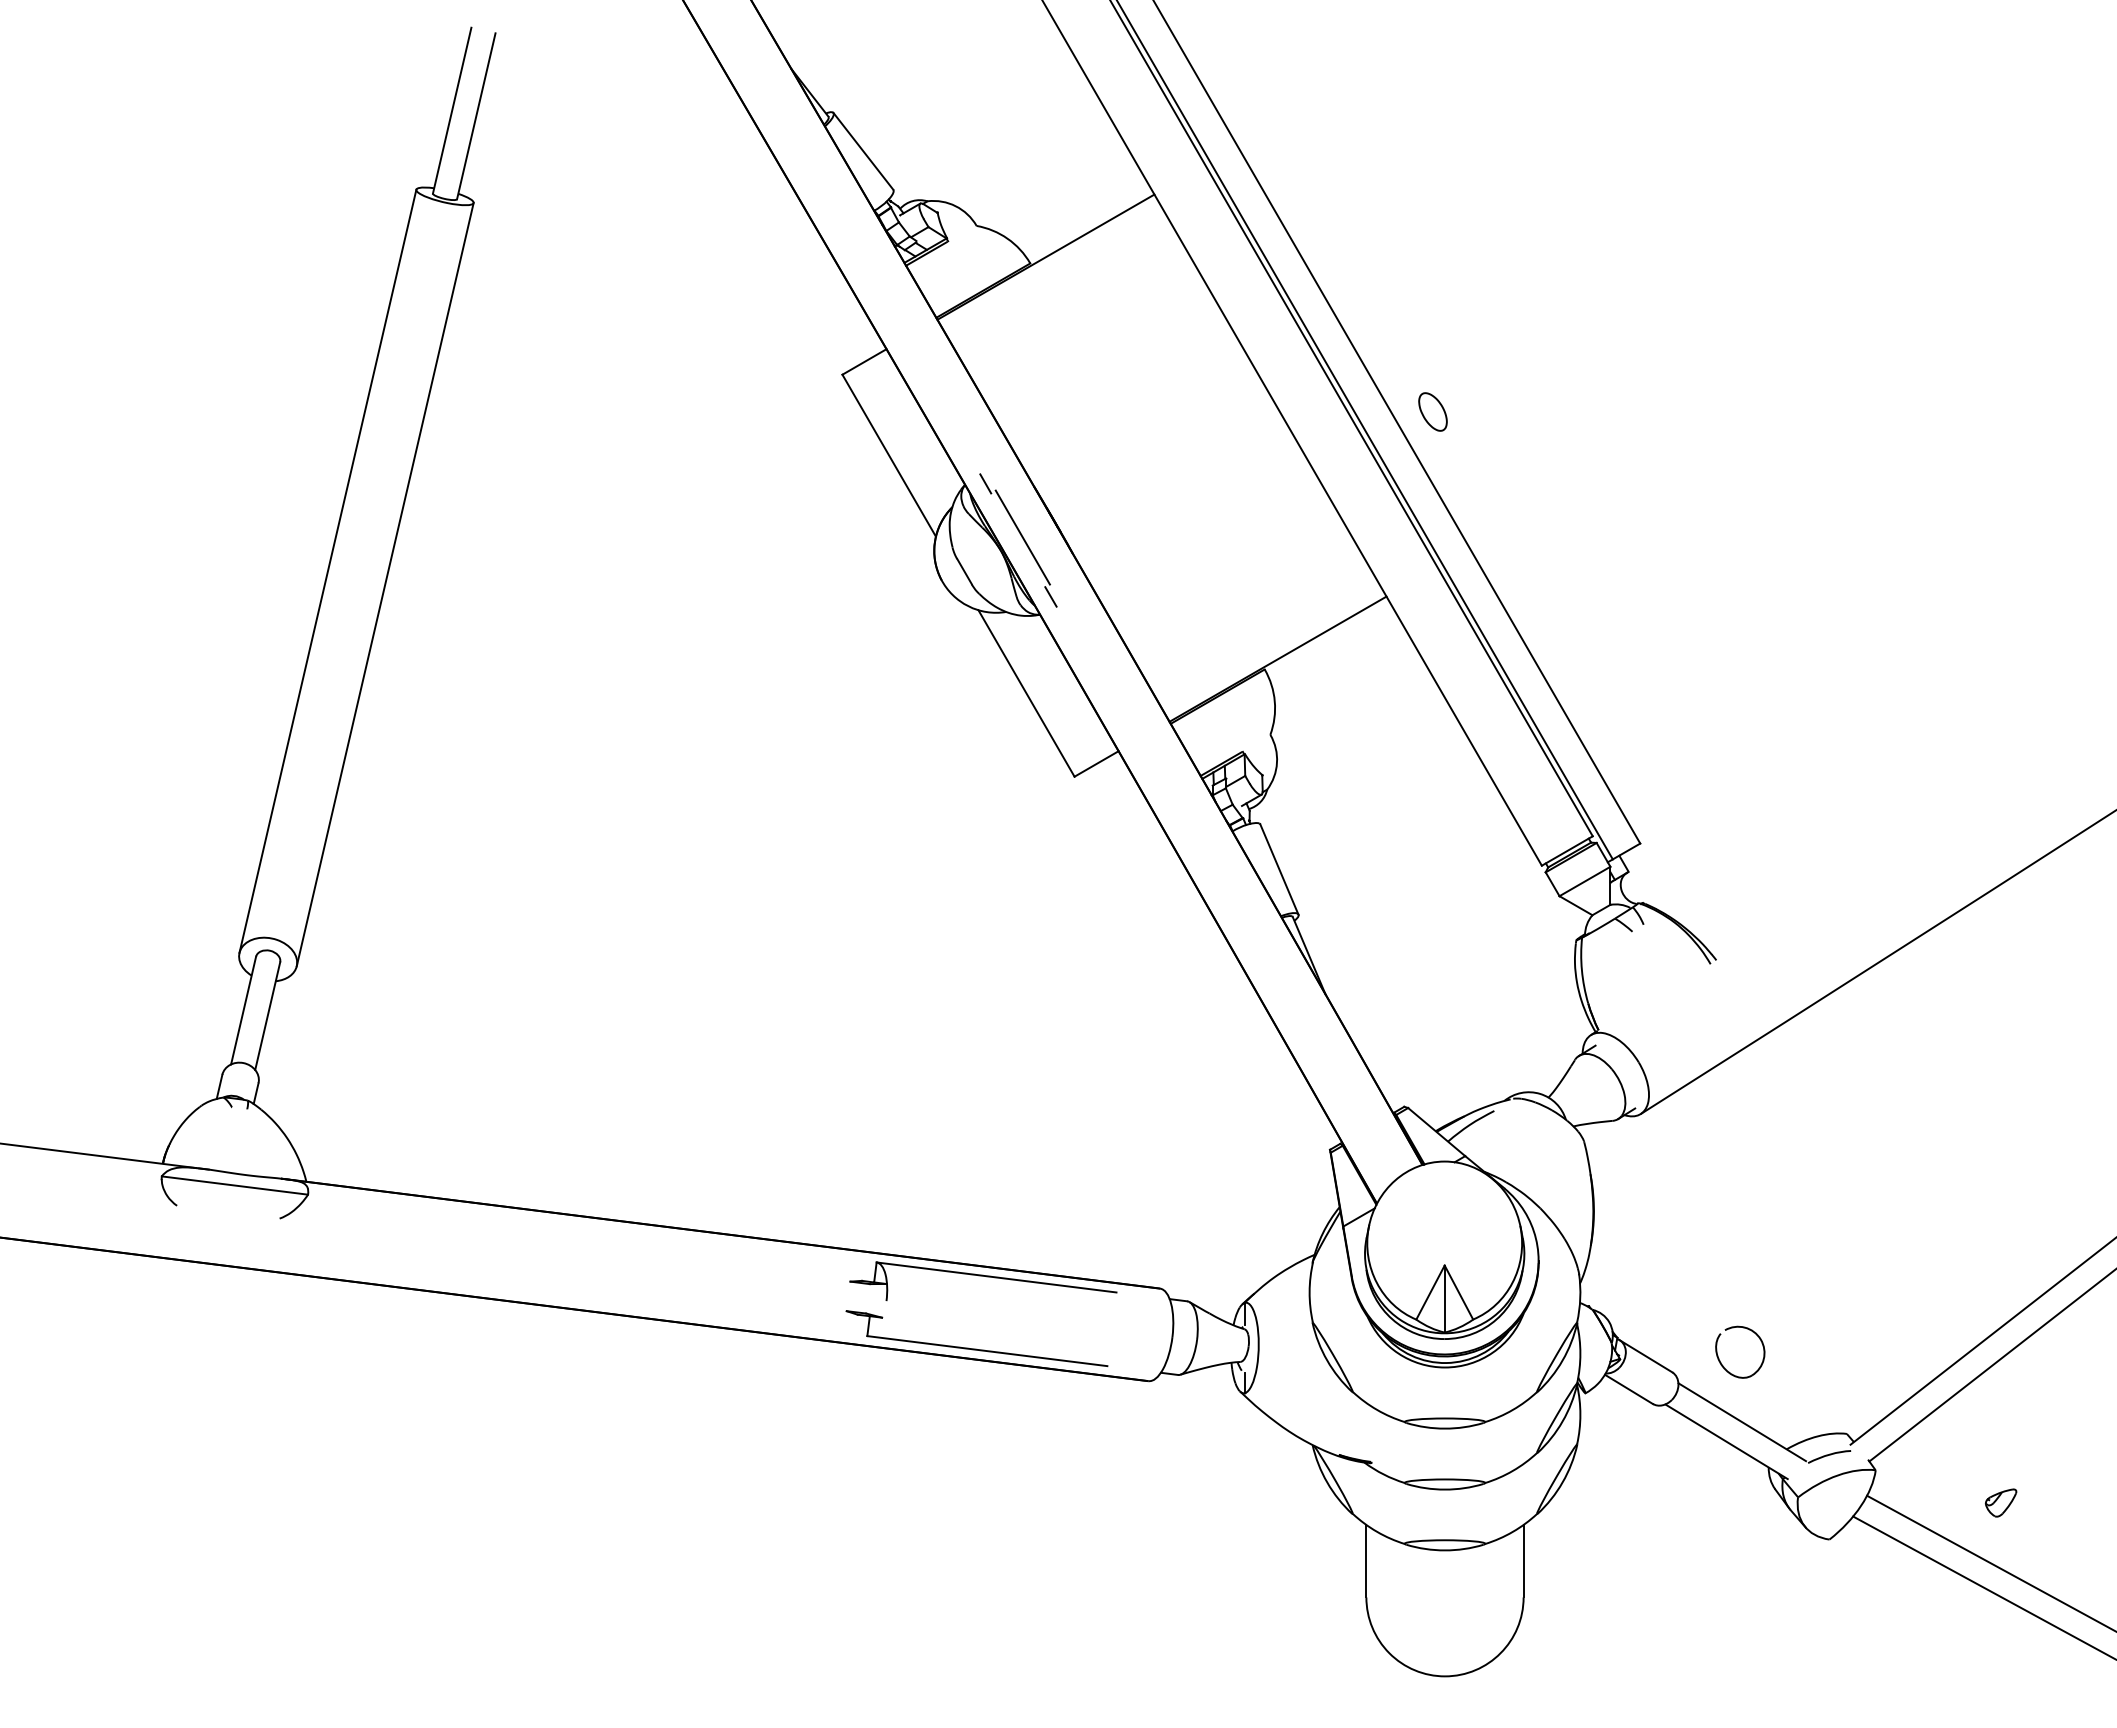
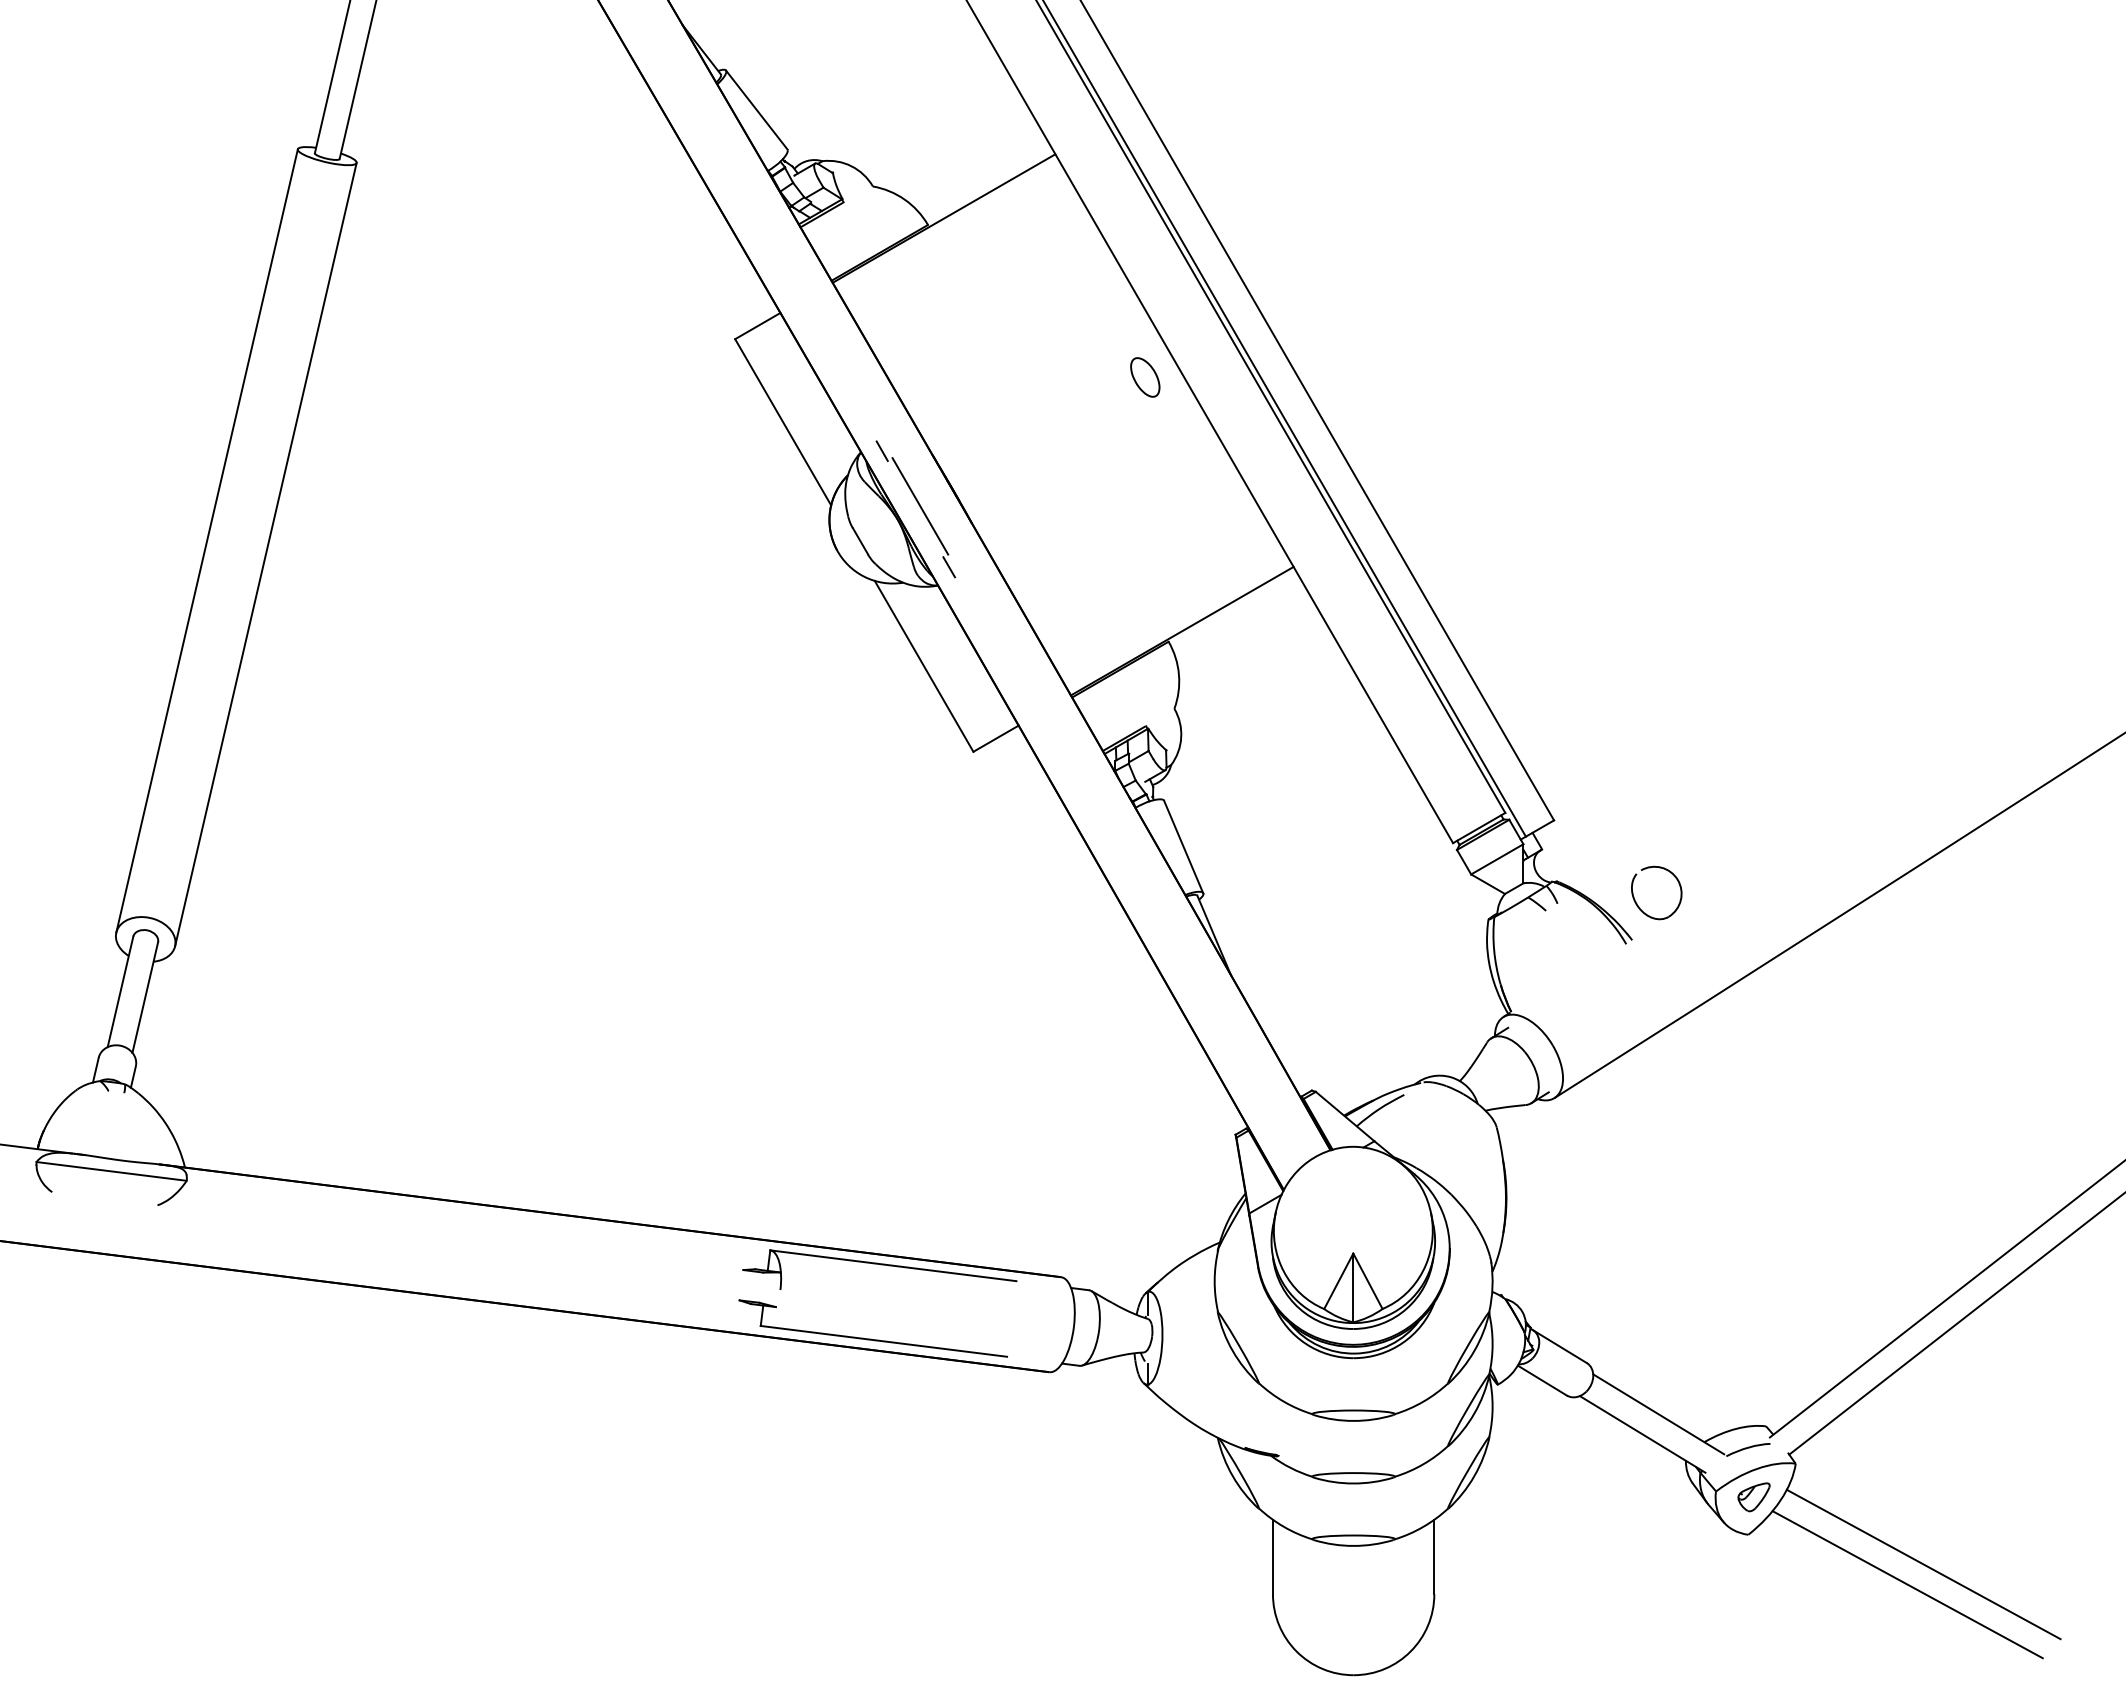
part: (1432, 411) -> (1144, 376), moved
part: (1720, 1360) -> (1636, 901), moved
part: (2000, 1502) -> (1753, 1496), moved

